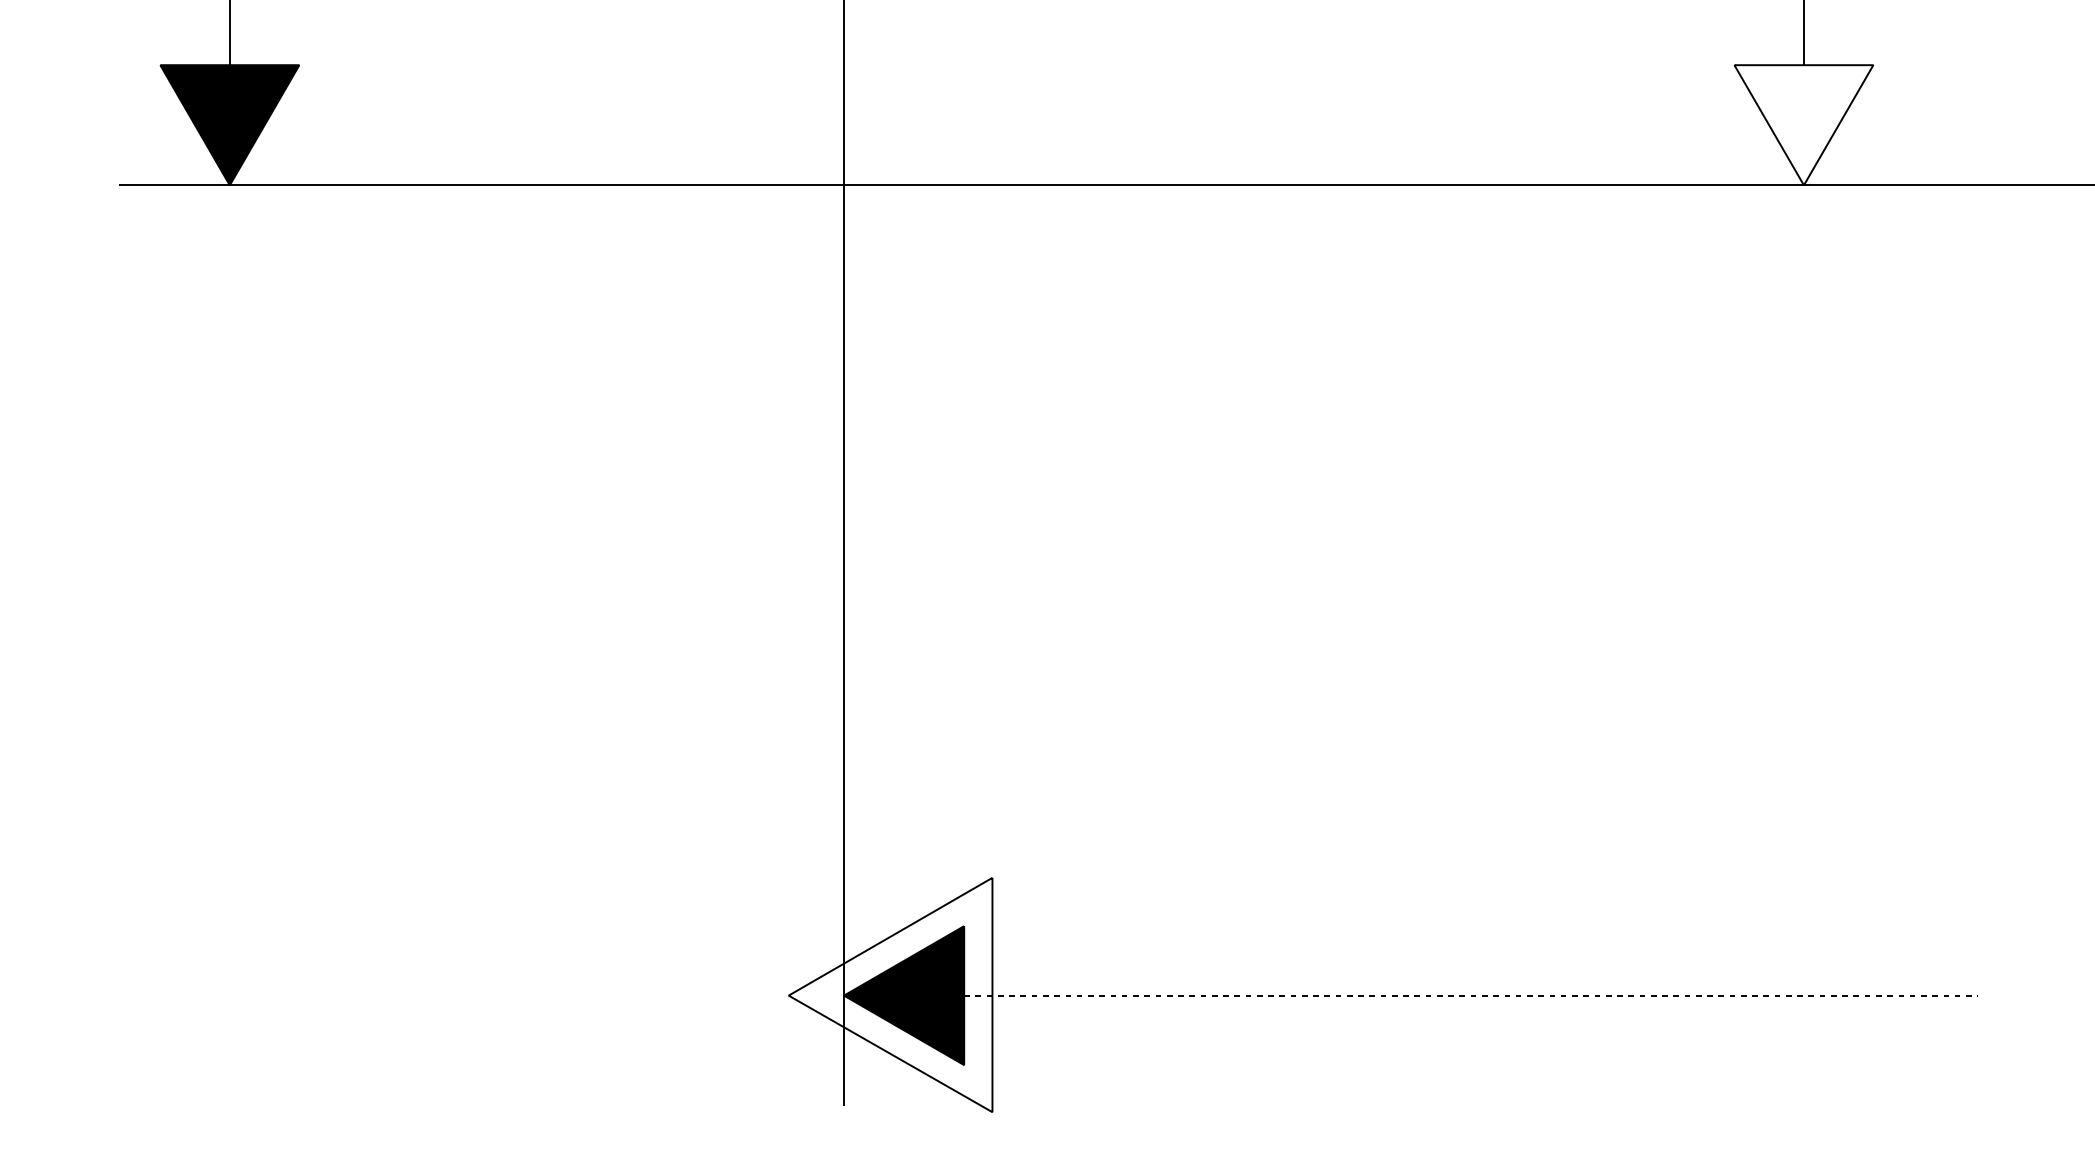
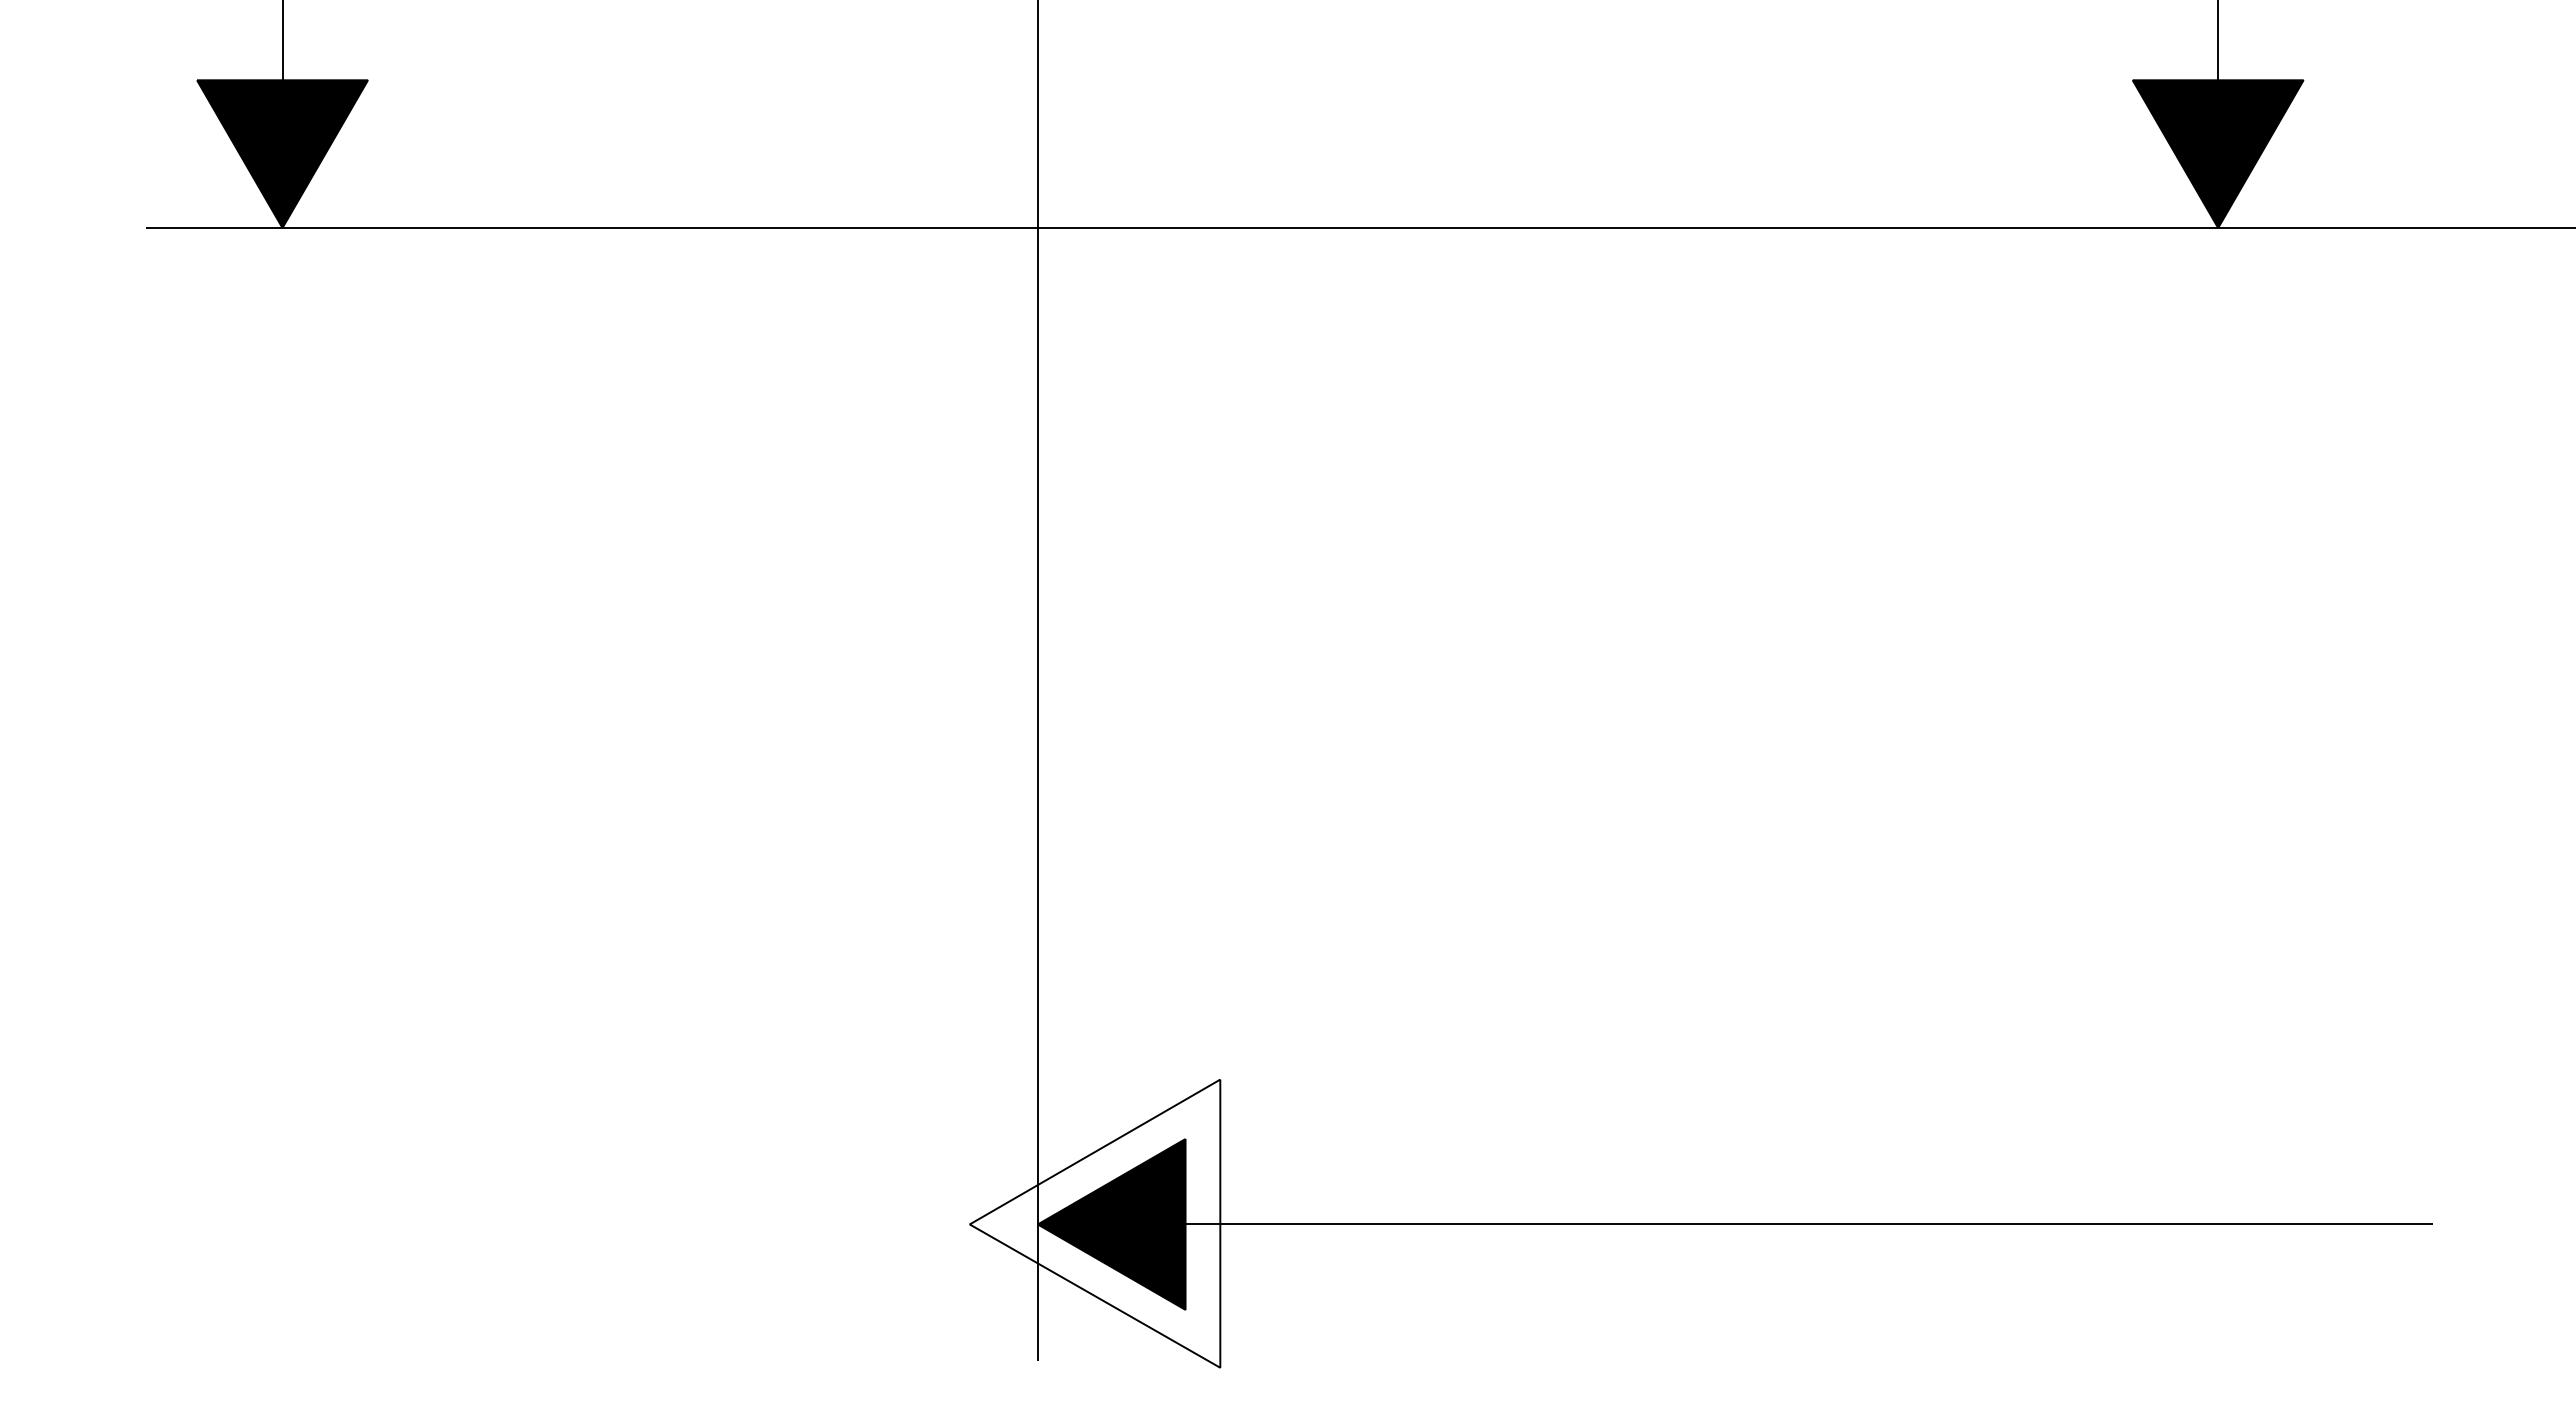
fill: (1803, 125) -> (2217, 154), added
line: (1471, 995) -> (1809, 1224), dashed -> solid

